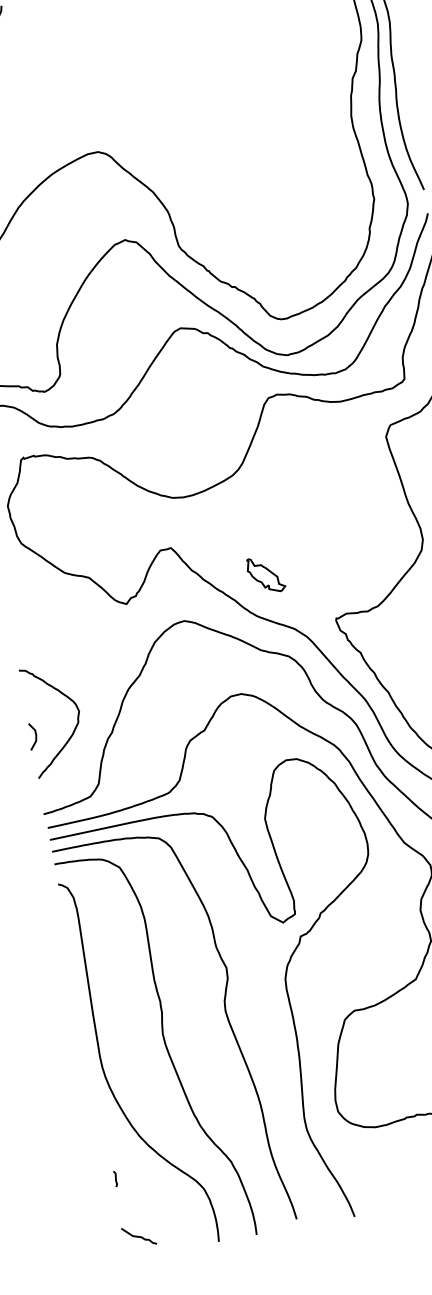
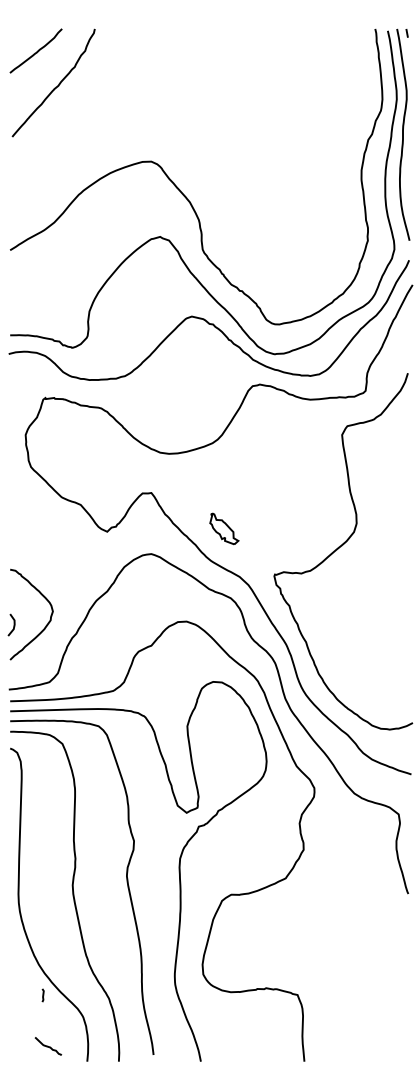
line: (115, 1179) -> (42, 995), moved
curve: (139, 1236) -> (48, 1046), moved

